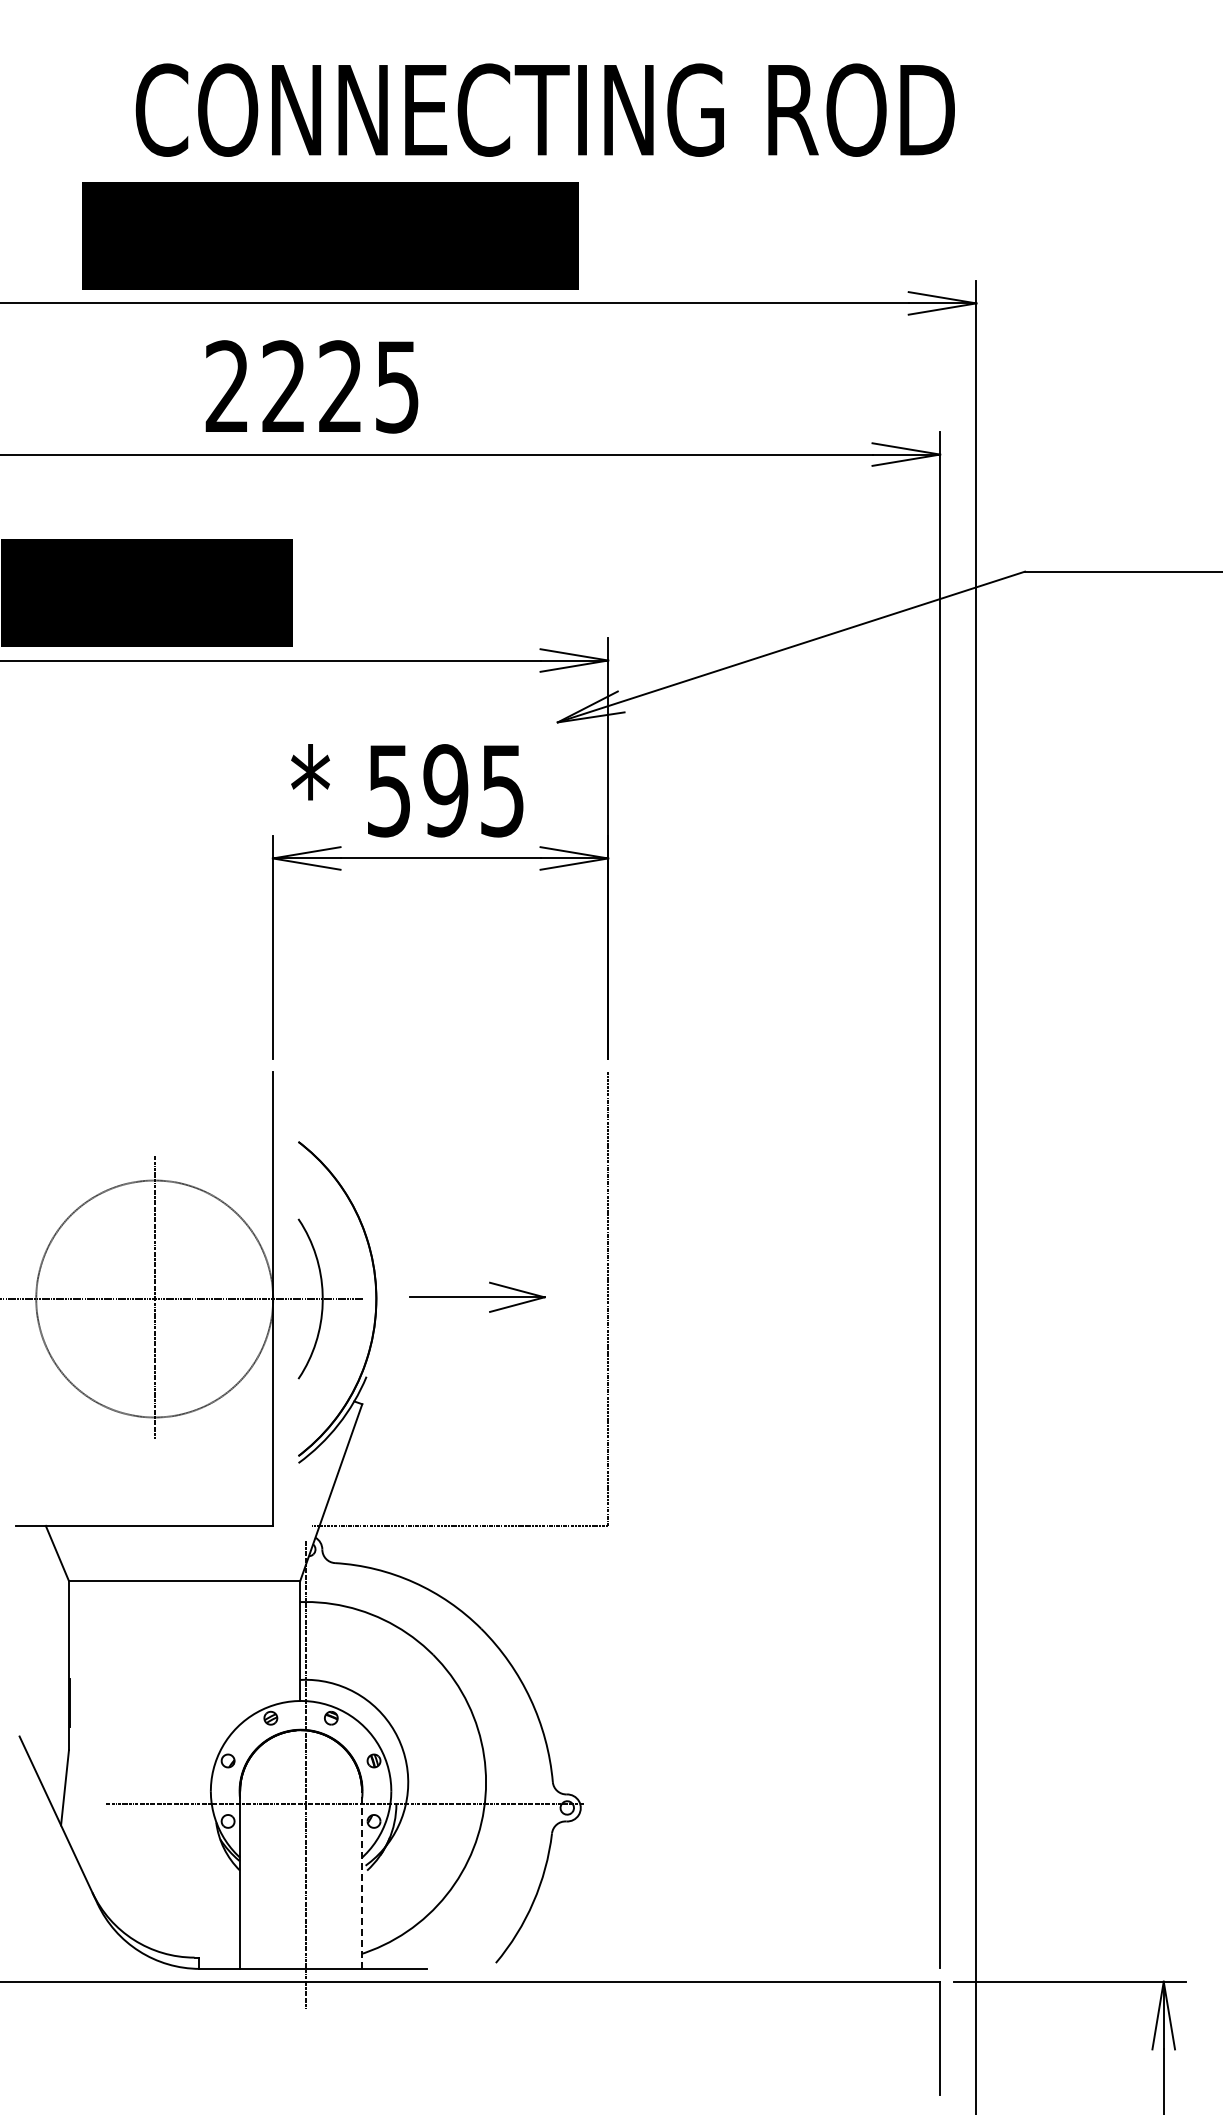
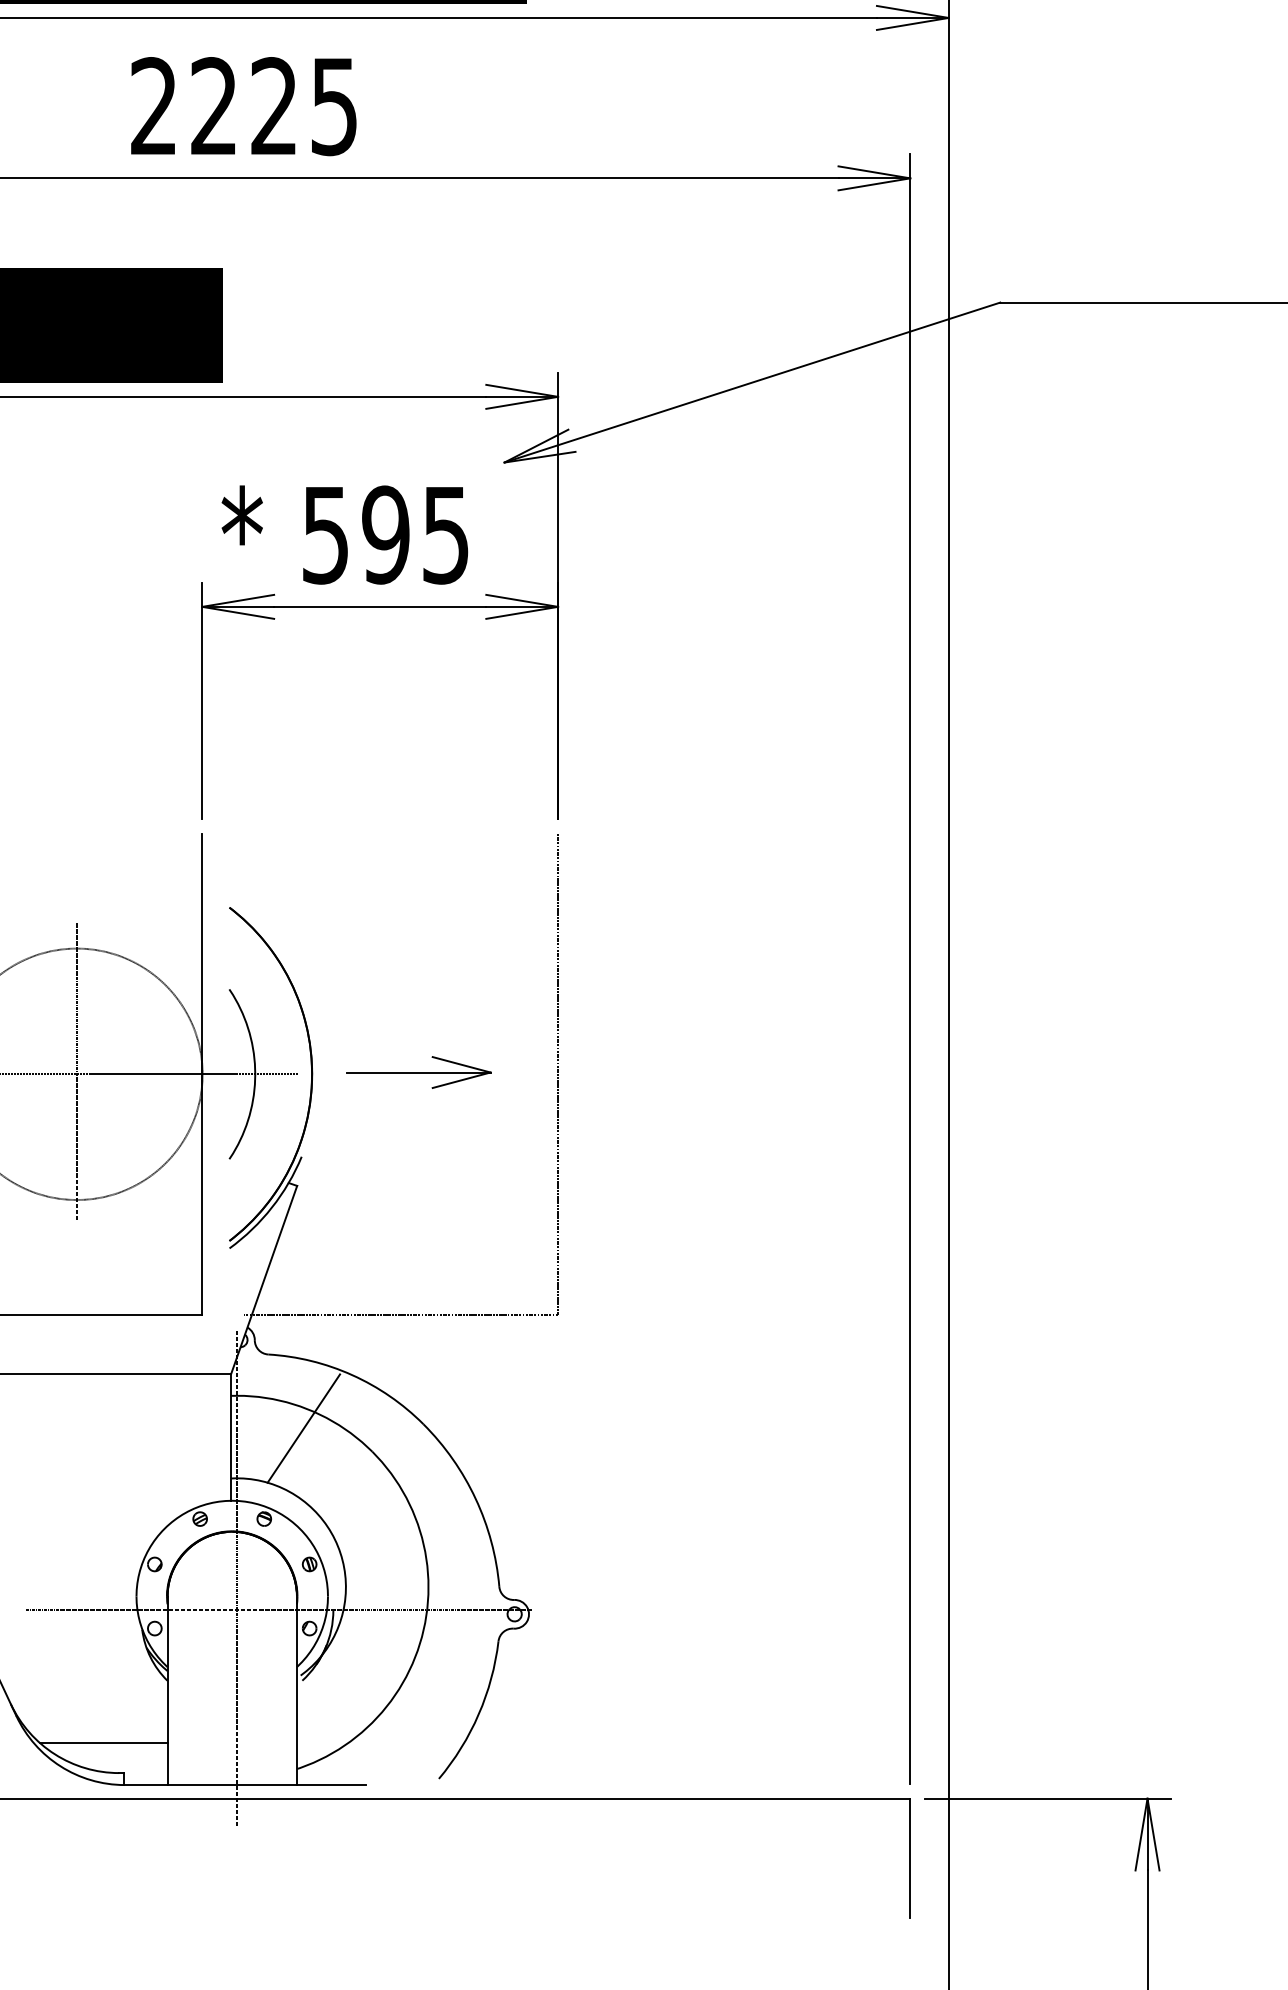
line: (368, 1632) -> (303, 1428), added
line: (362, 1880) -> (297, 1691), dashed -> solid
line: (180, 1929) -> (104, 1743), added

